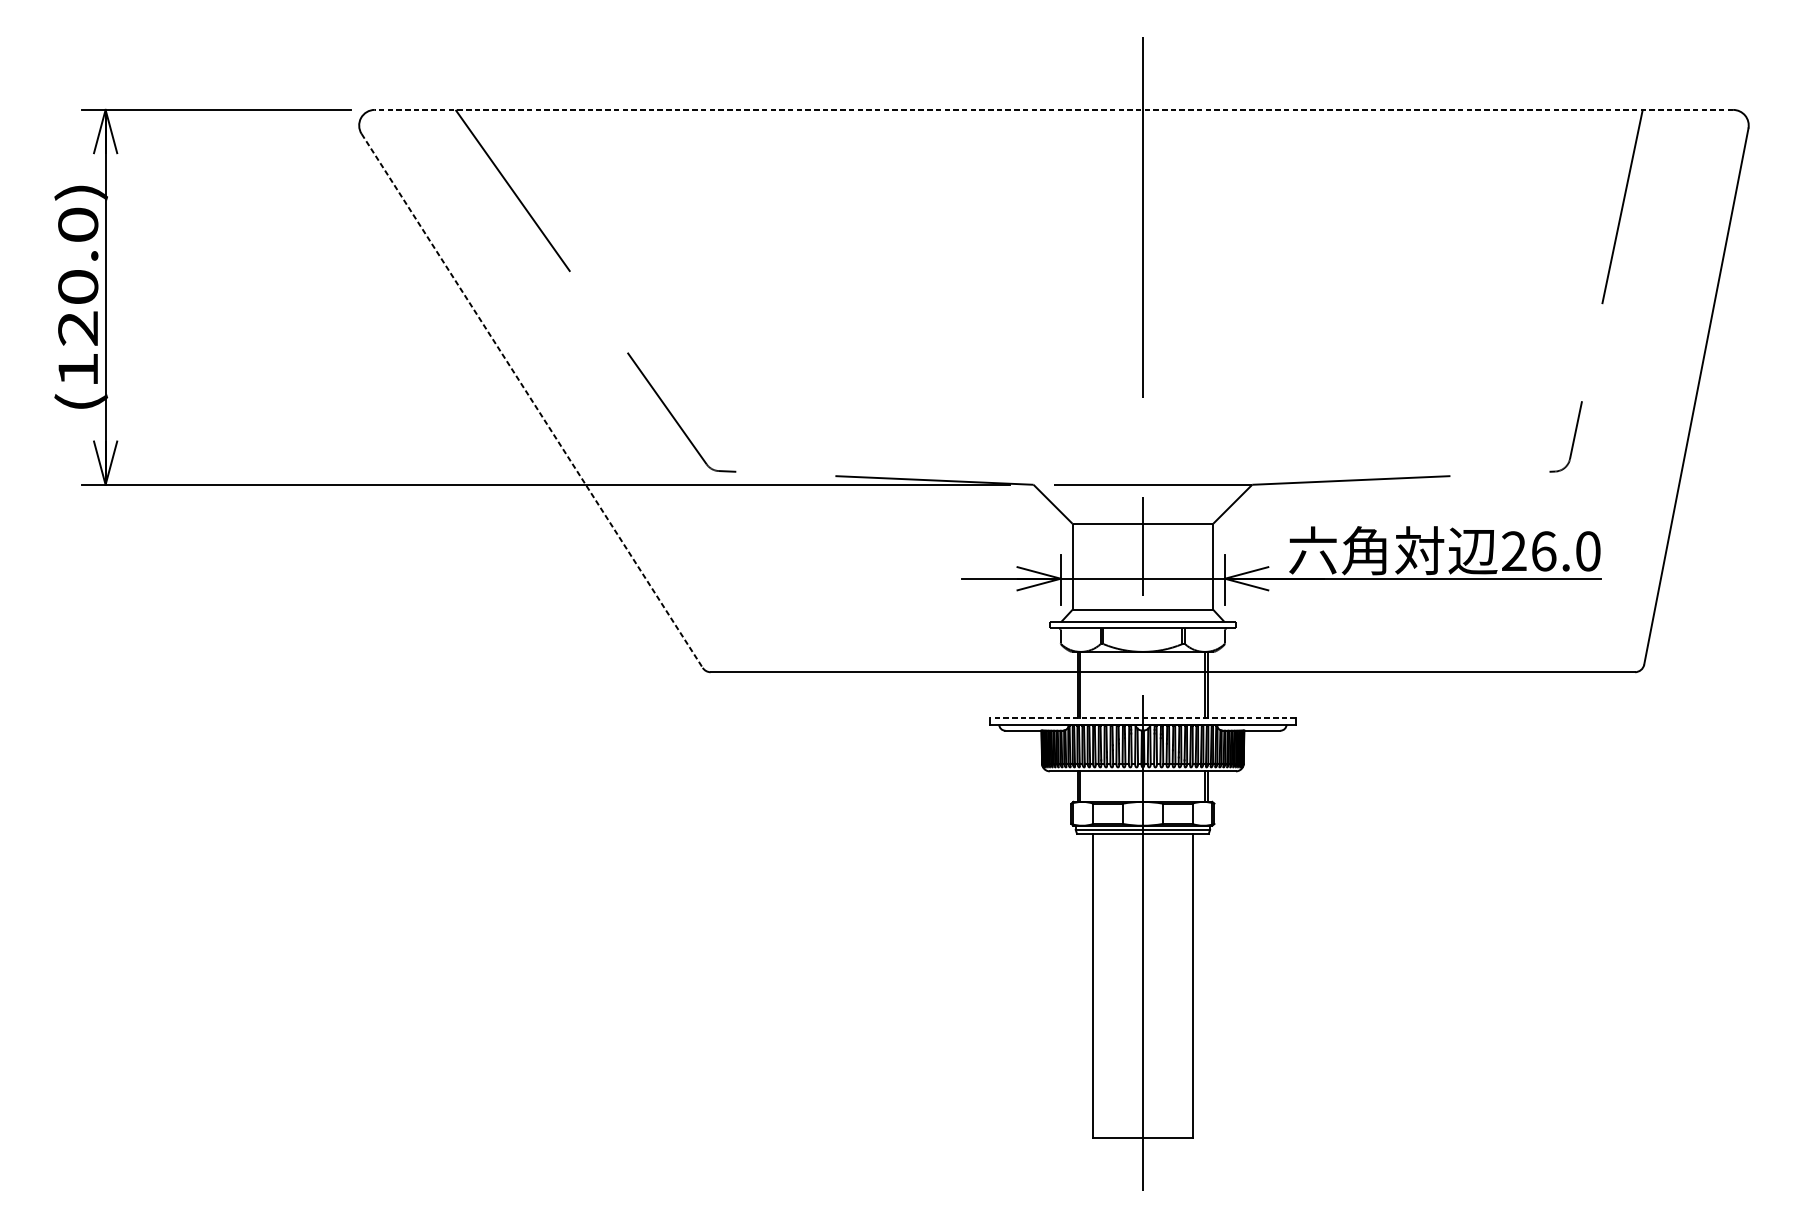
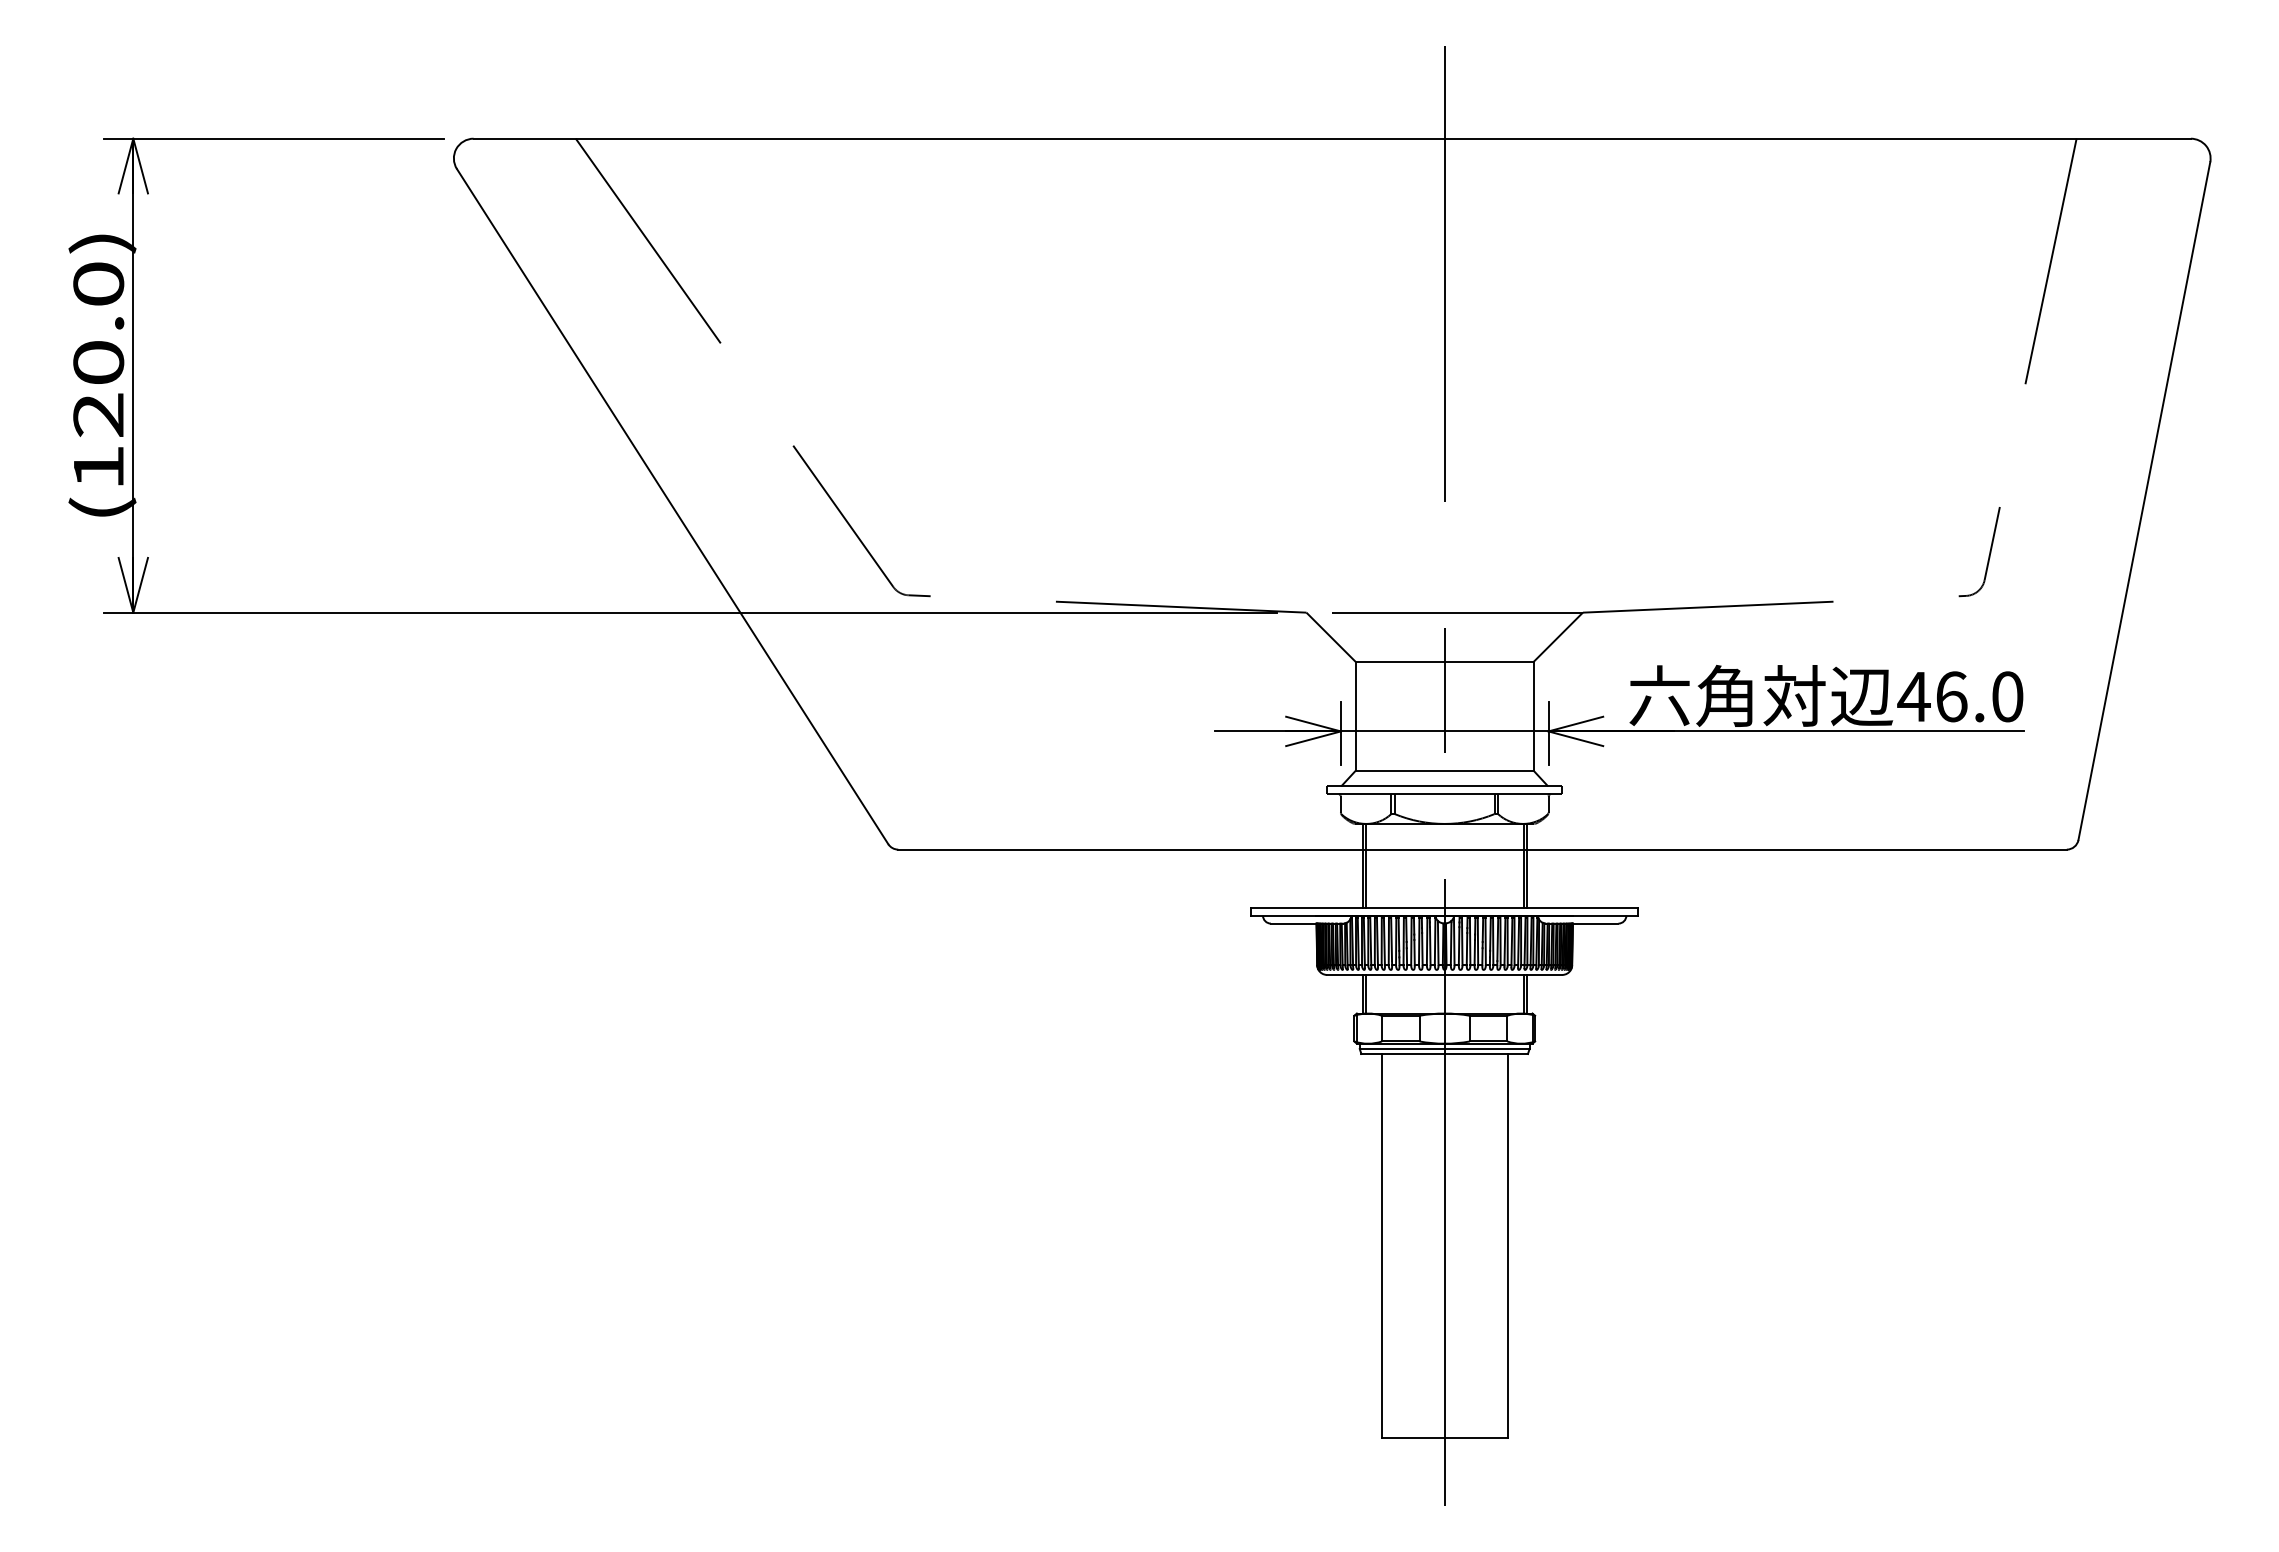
line: (1054, 109) -> (1332, 138), dashed -> solid
line: (532, 400) -> (672, 506), dashed -> solid
text: (1513, 551) -> (1913, 696), 26.0 -> 46.0
line: (1142, 718) -> (1444, 907), dashed -> solid

